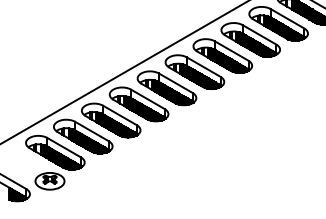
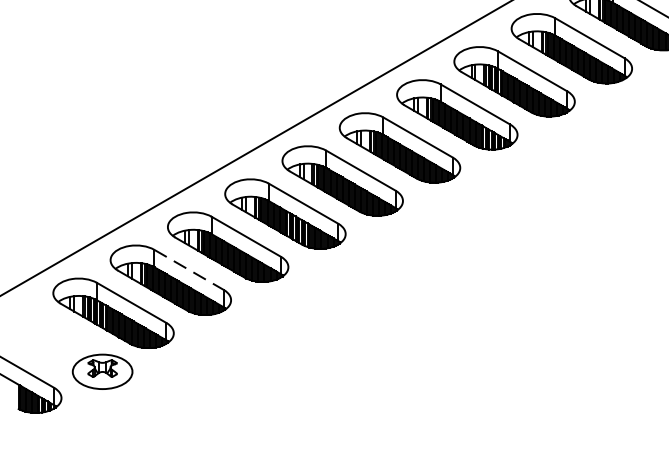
line: (92, 131) -> (189, 269), solid -> dashed

